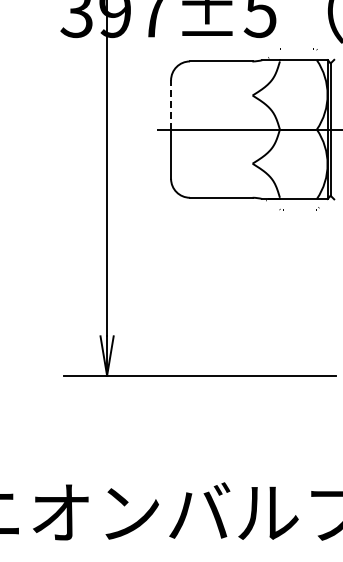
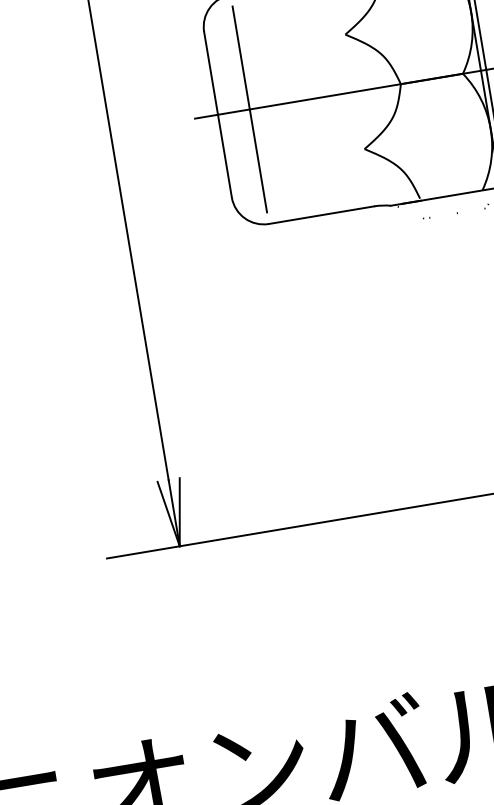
line: (171, 105) -> (211, 74), dashed -> solid
line: (190, 129) -> (250, 109), added

